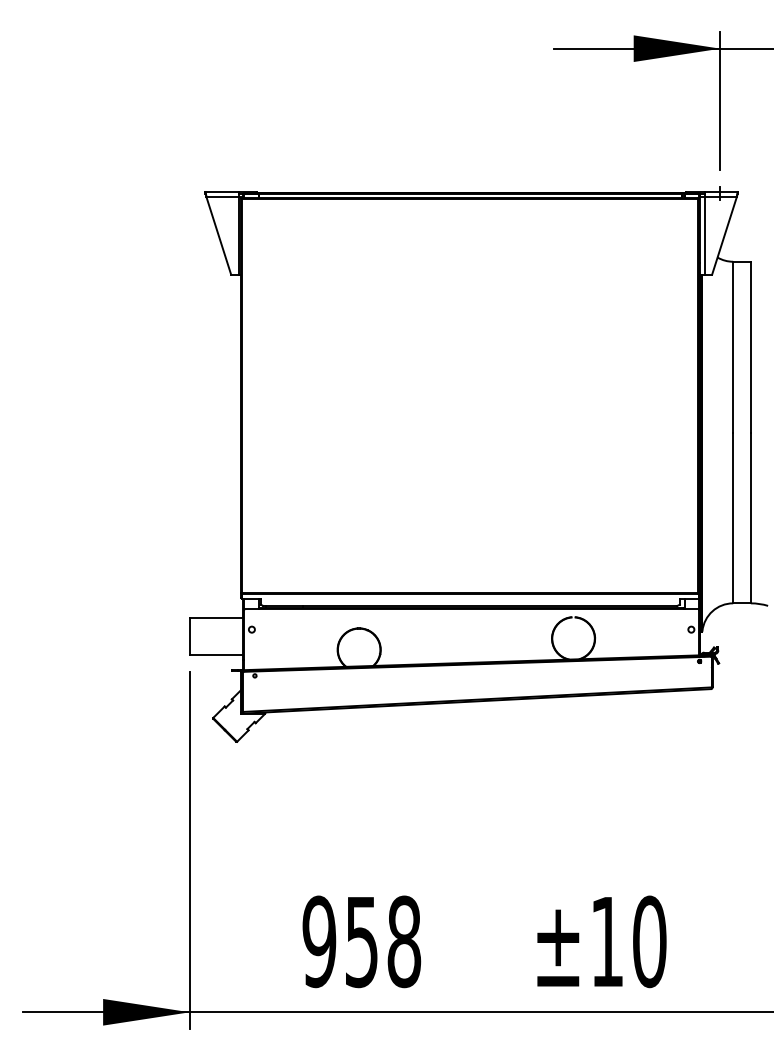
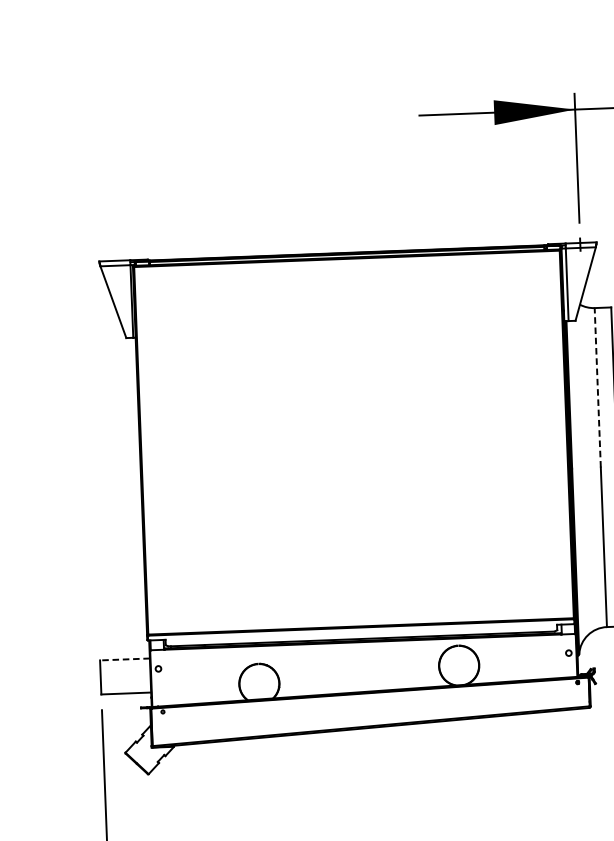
line: (733, 346) -> (598, 387), solid -> dashed
line: (216, 618) -> (125, 659), solid -> dashed

